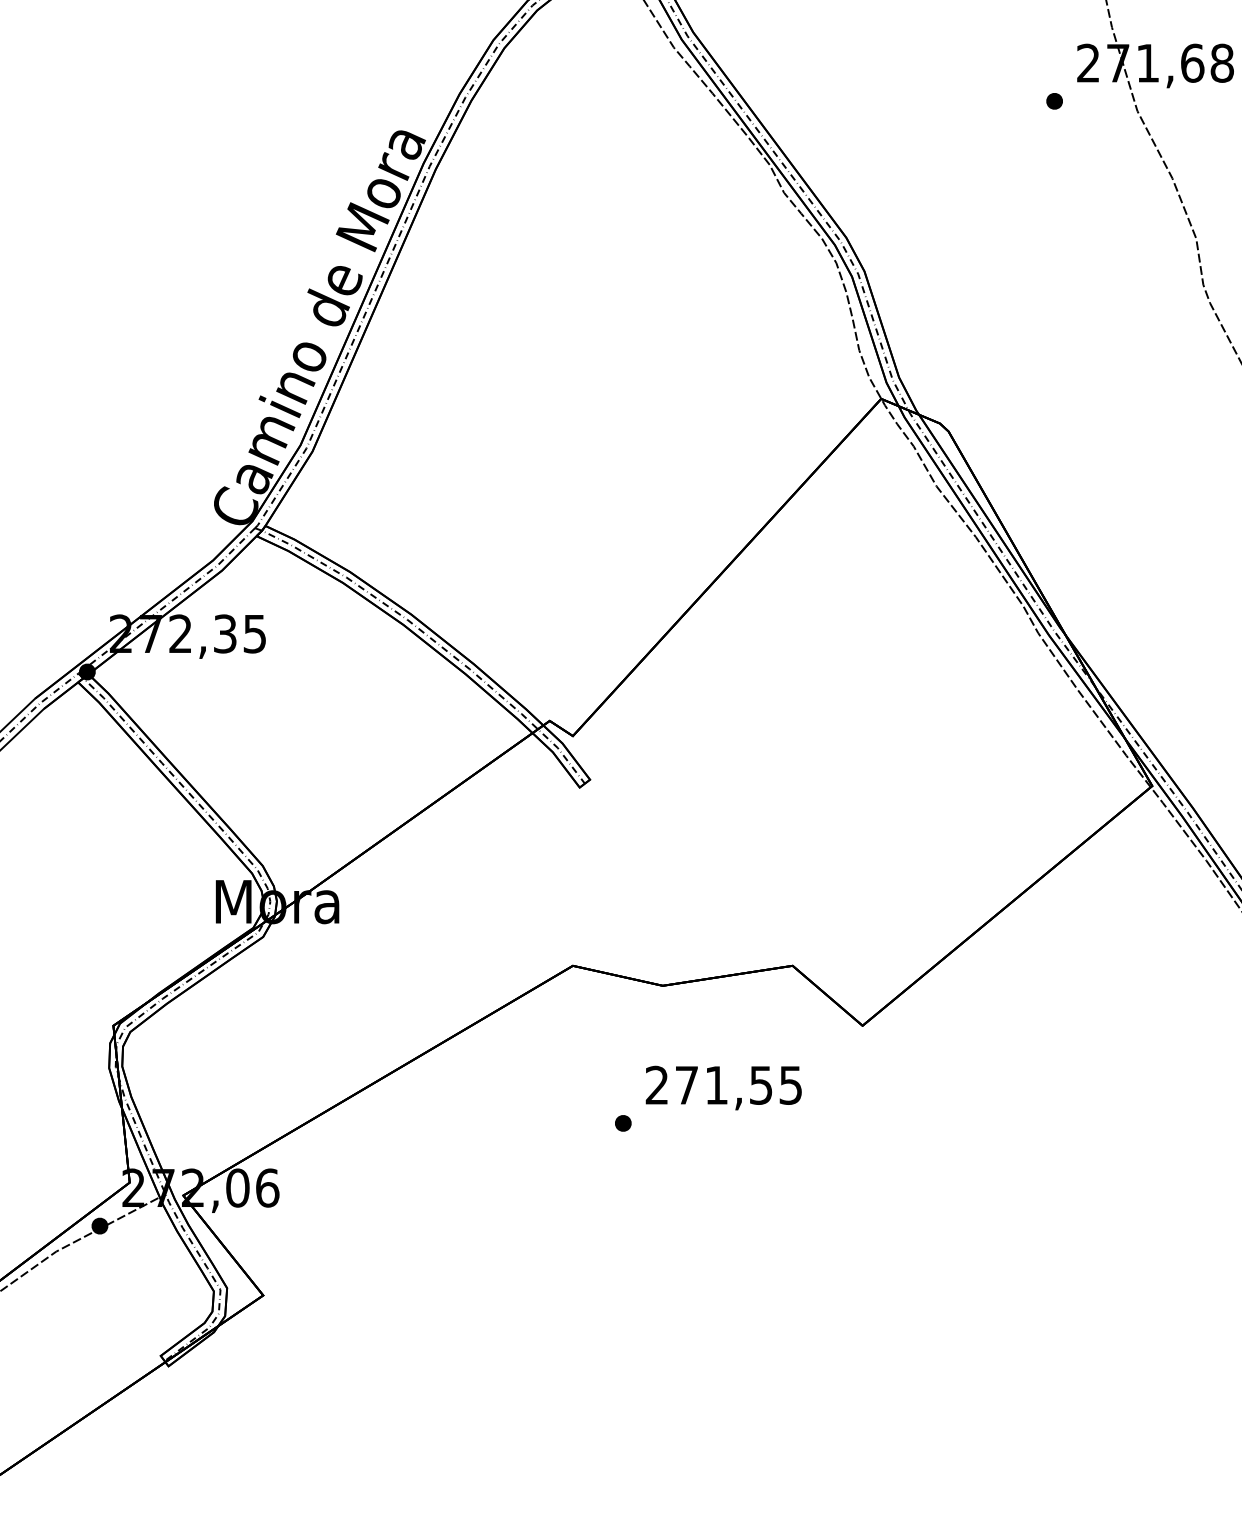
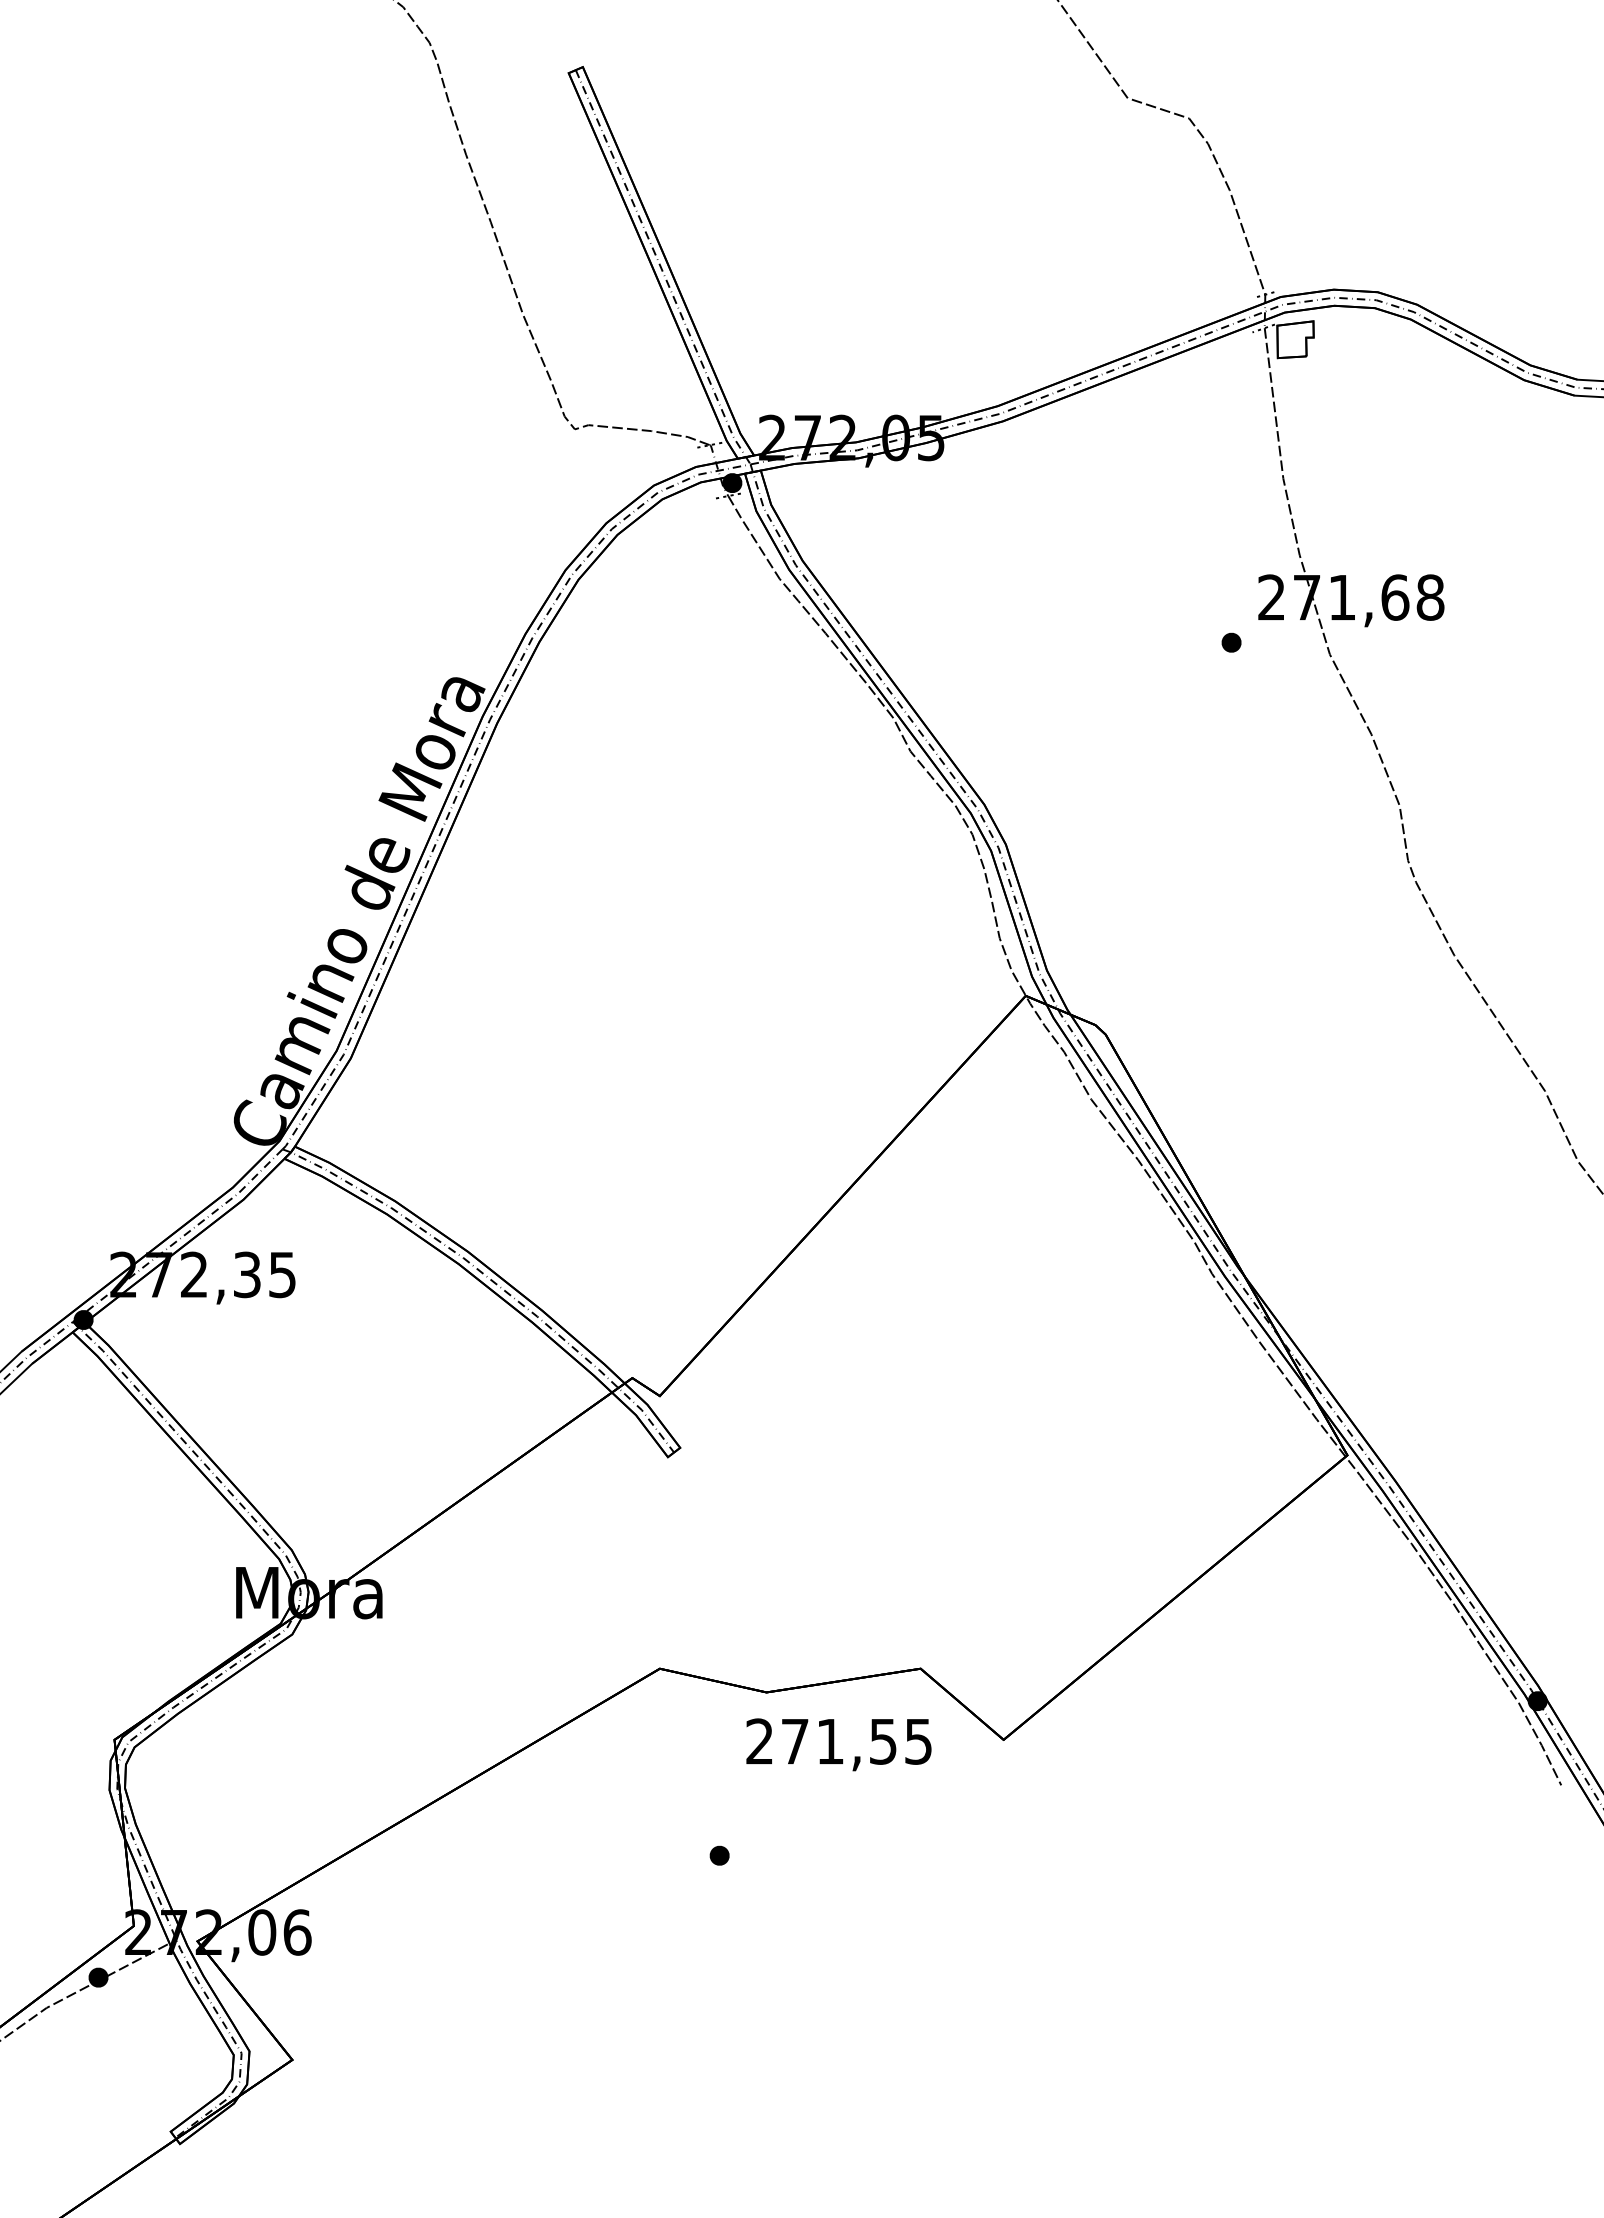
text: (723, 1087) -> (838, 1744), moved

